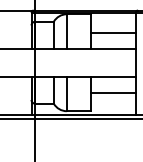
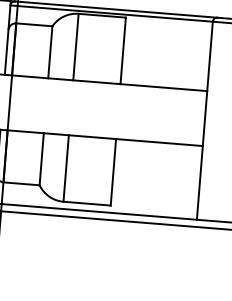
line: (113, 32) -> (166, 56), removed
line: (113, 92) -> (156, 172), removed

